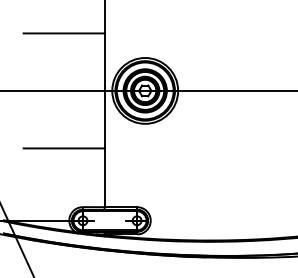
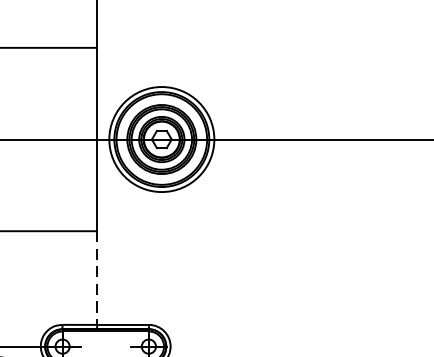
line: (104, 178) -> (96, 279), solid -> dashed

